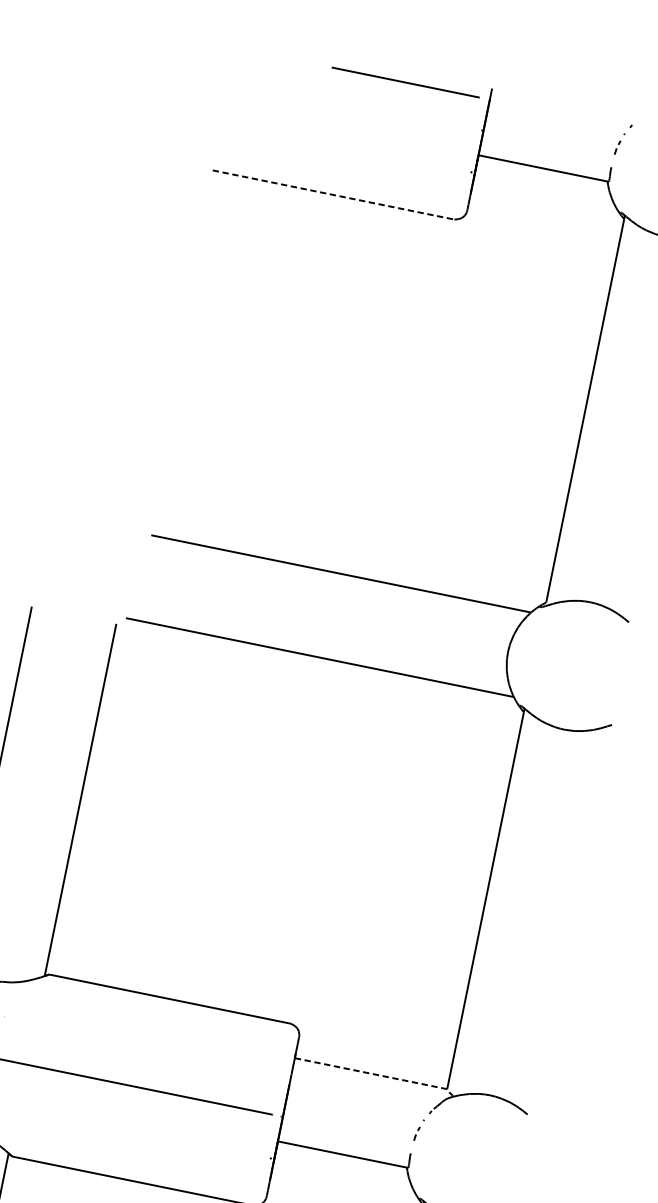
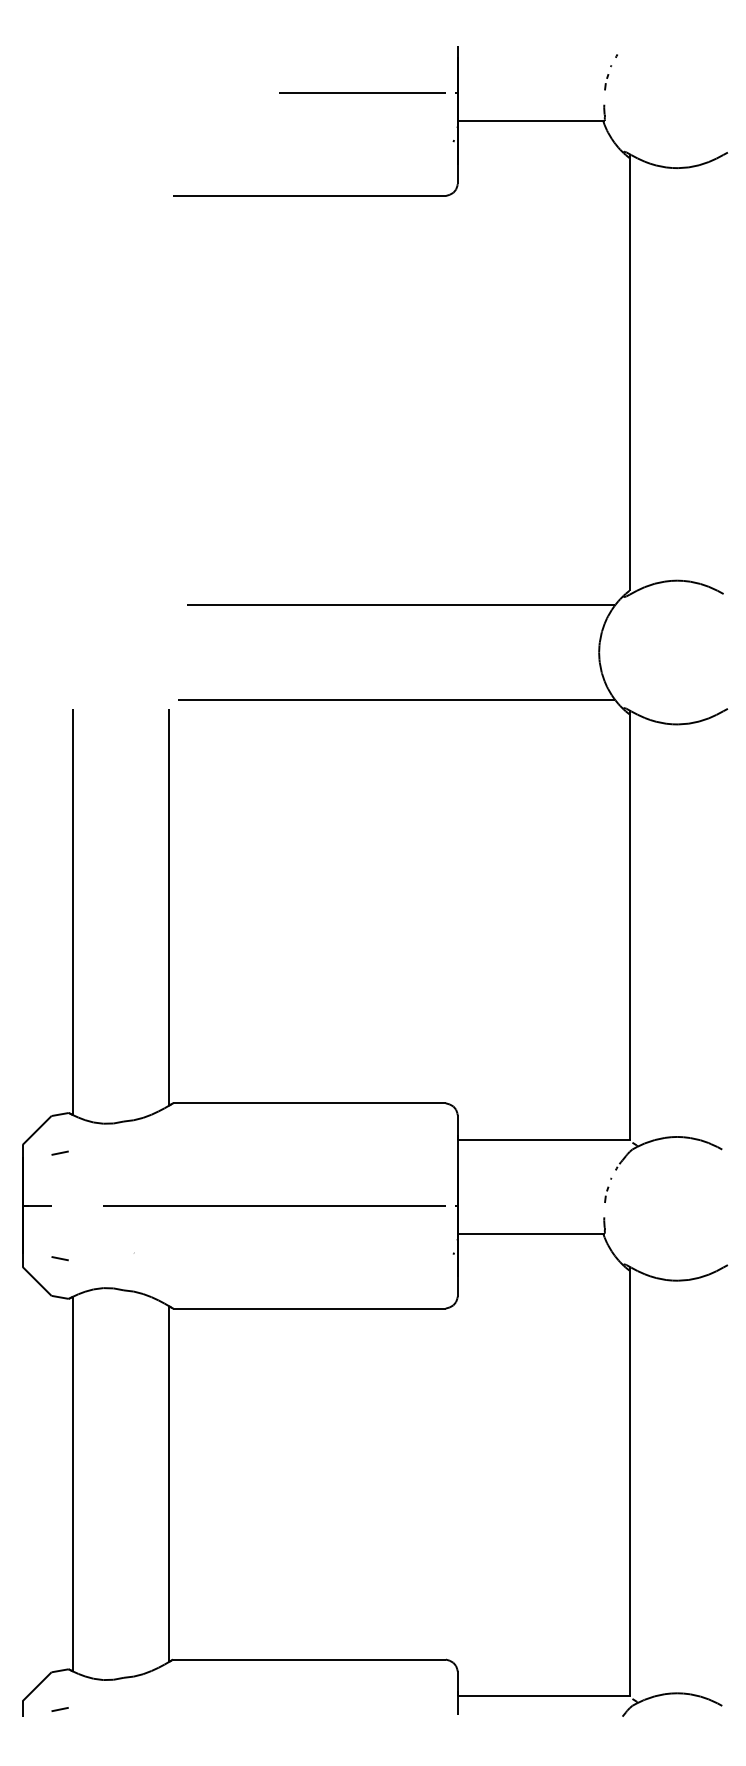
line: (405, 81) -> (362, 92), moved
line: (333, 195) -> (309, 196), dashed -> solid
line: (371, 1073) -> (544, 1139), dashed -> solid

